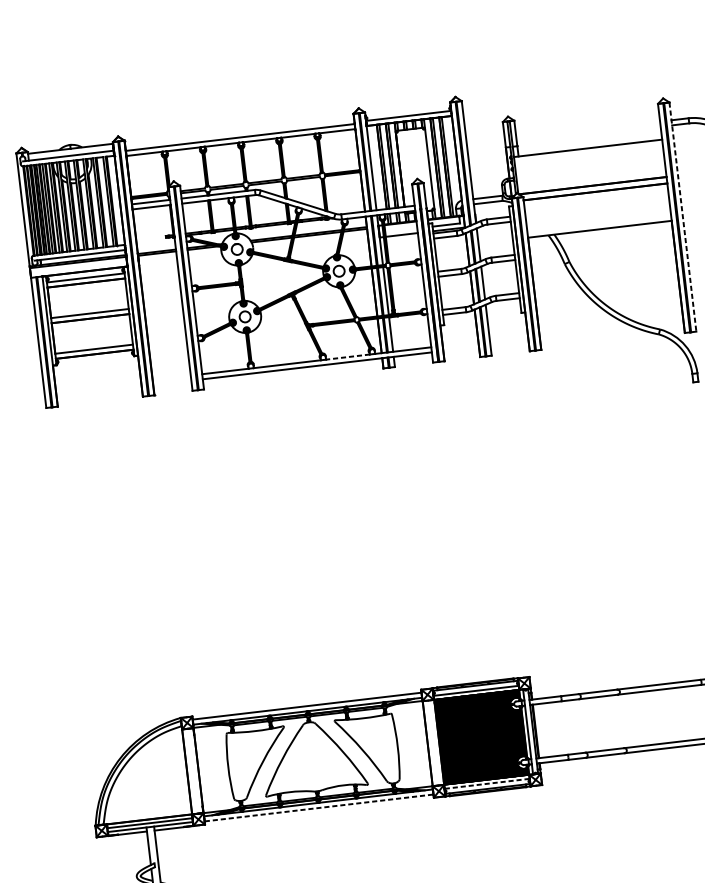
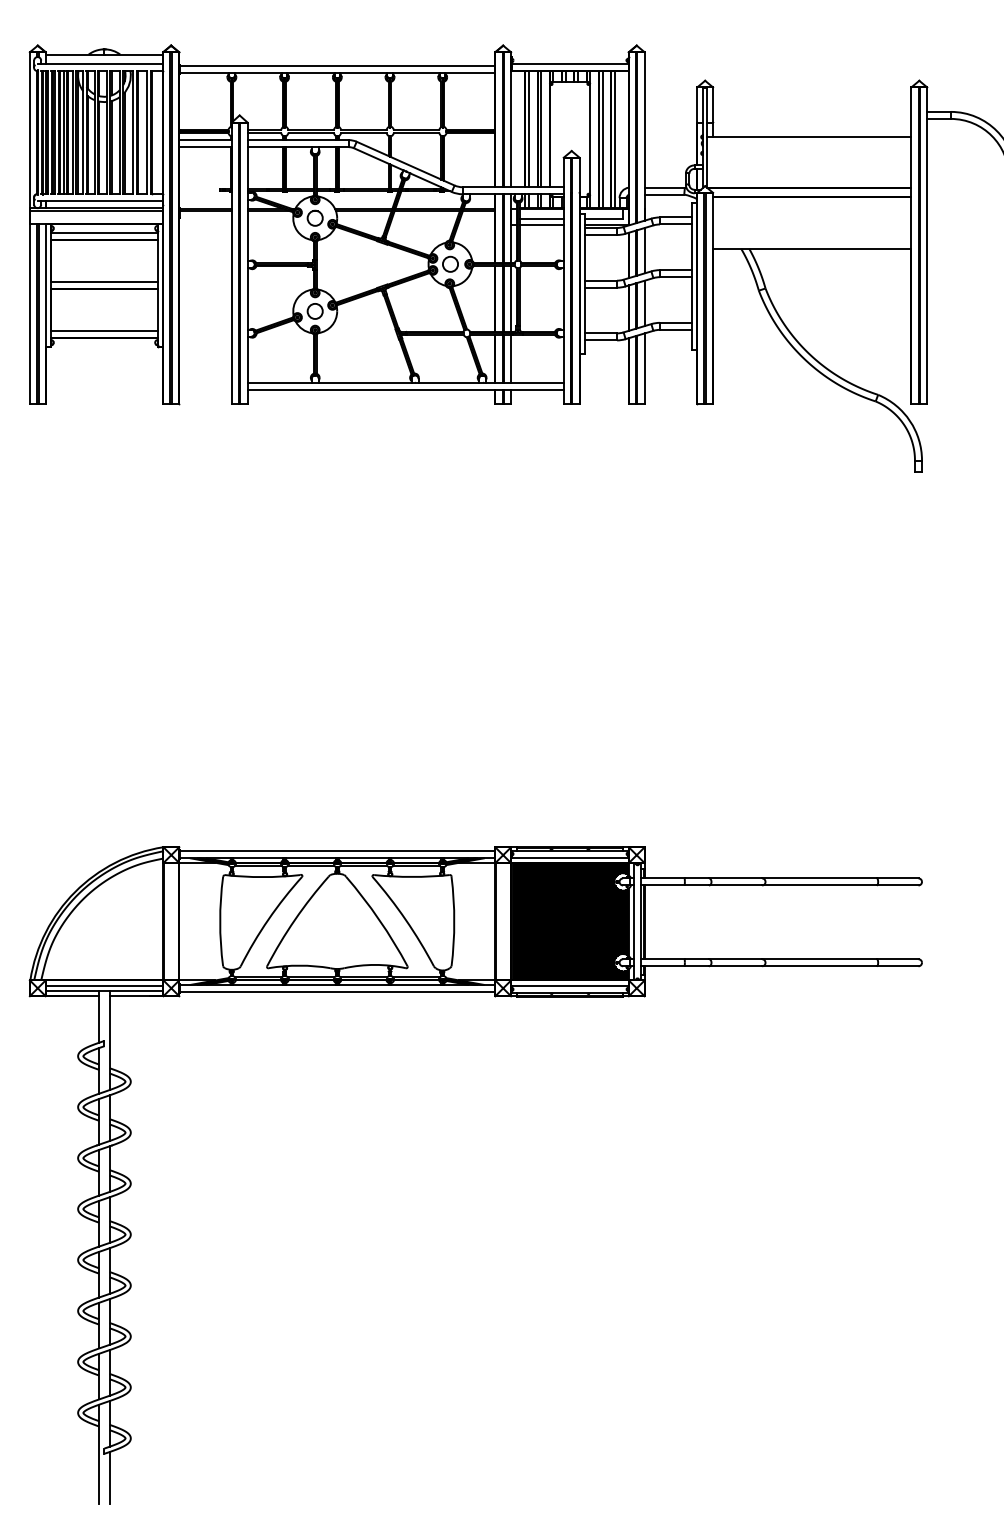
line: (683, 217) -> (927, 246), dashed -> solid
line: (401, 230) -> (541, 218), added
line: (347, 357) -> (448, 382), dashed -> solid
line: (487, 783) -> (570, 985), dashed -> solid
line: (319, 807) -> (337, 991), dashed -> solid

